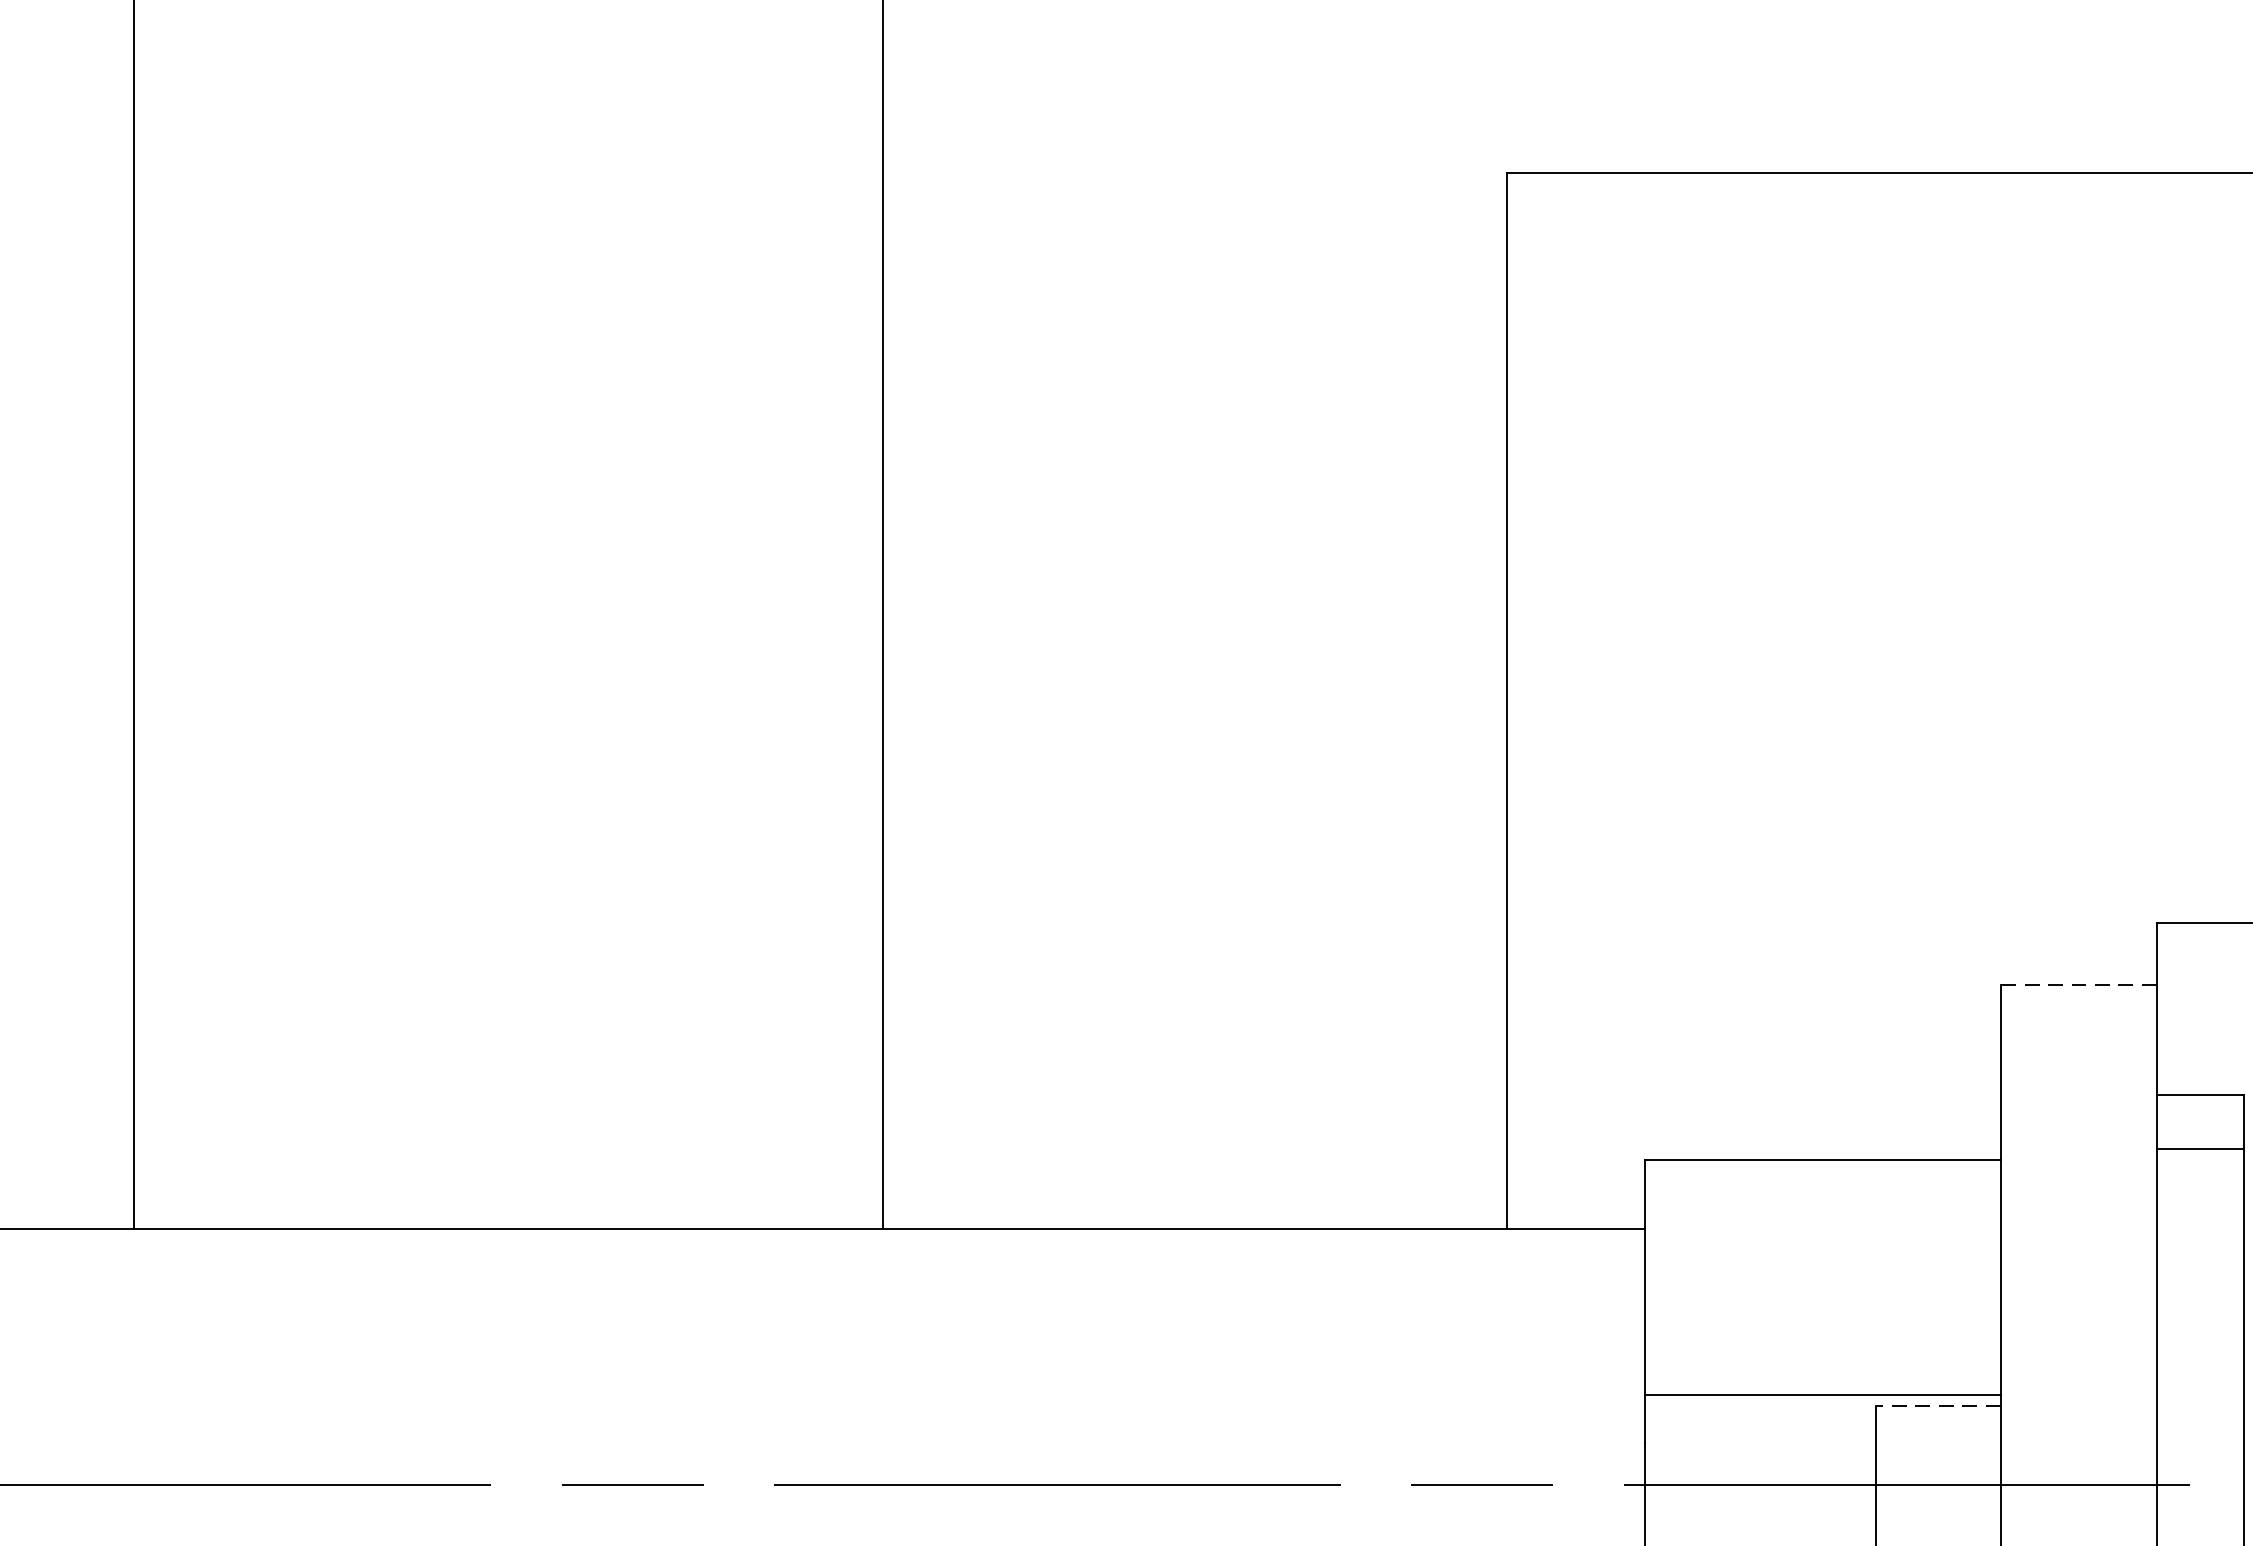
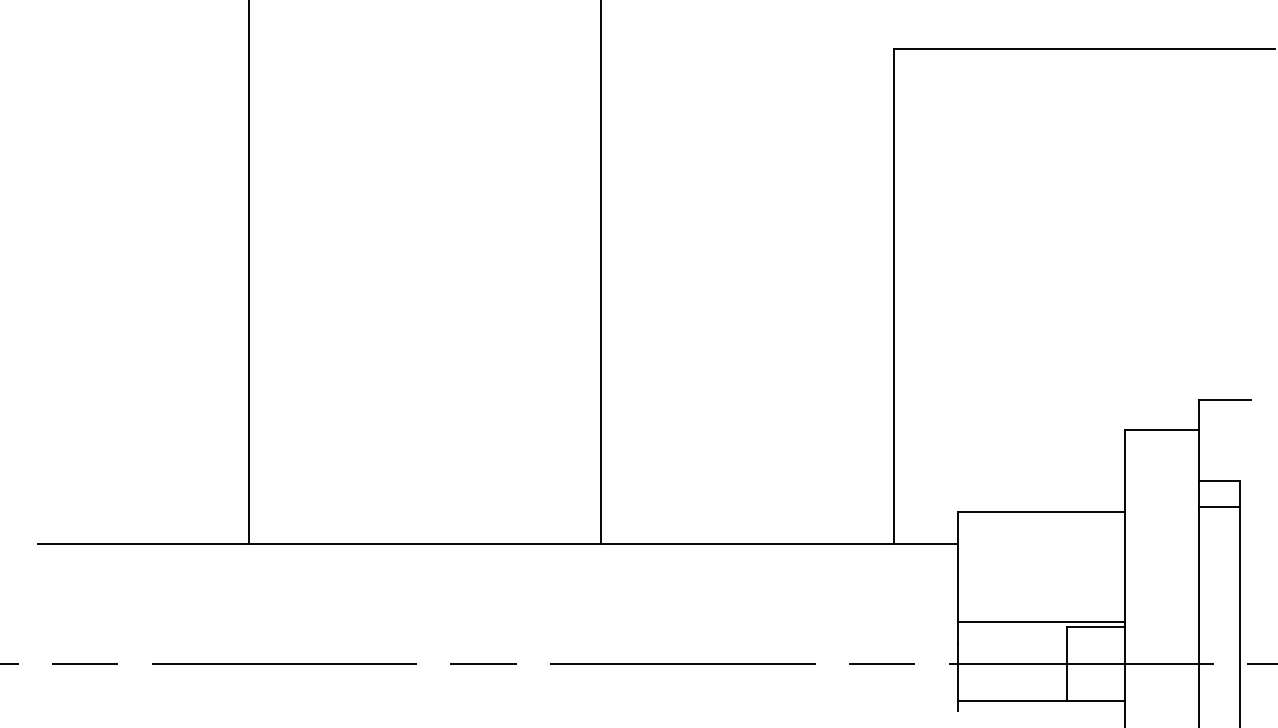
line: (2079, 984) -> (1162, 429), dashed -> solid
line: (1936, 1404) -> (1095, 626), dashed -> solid

